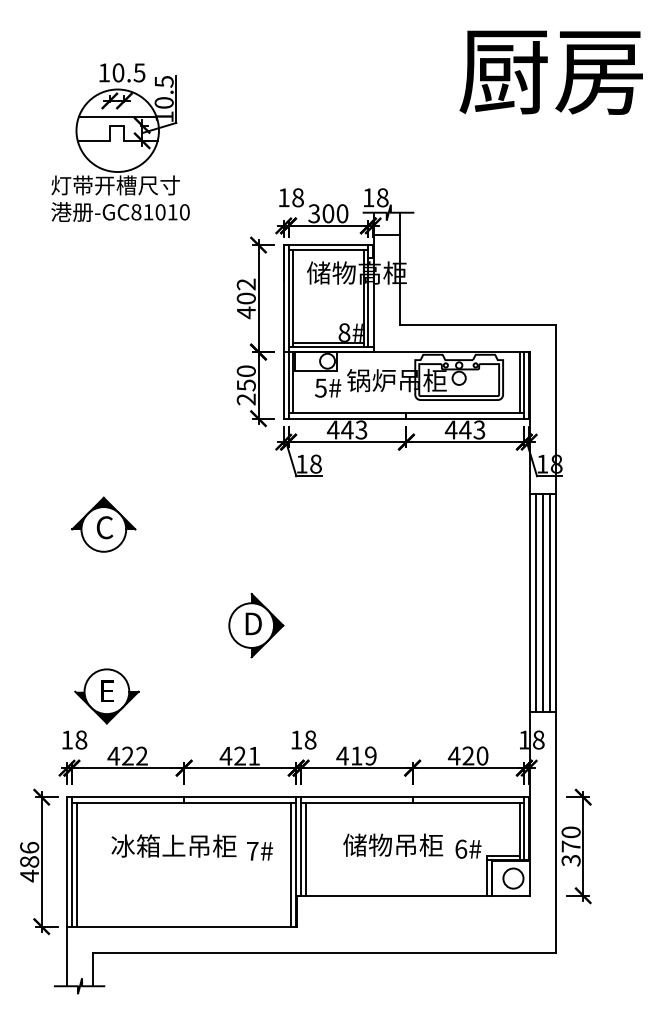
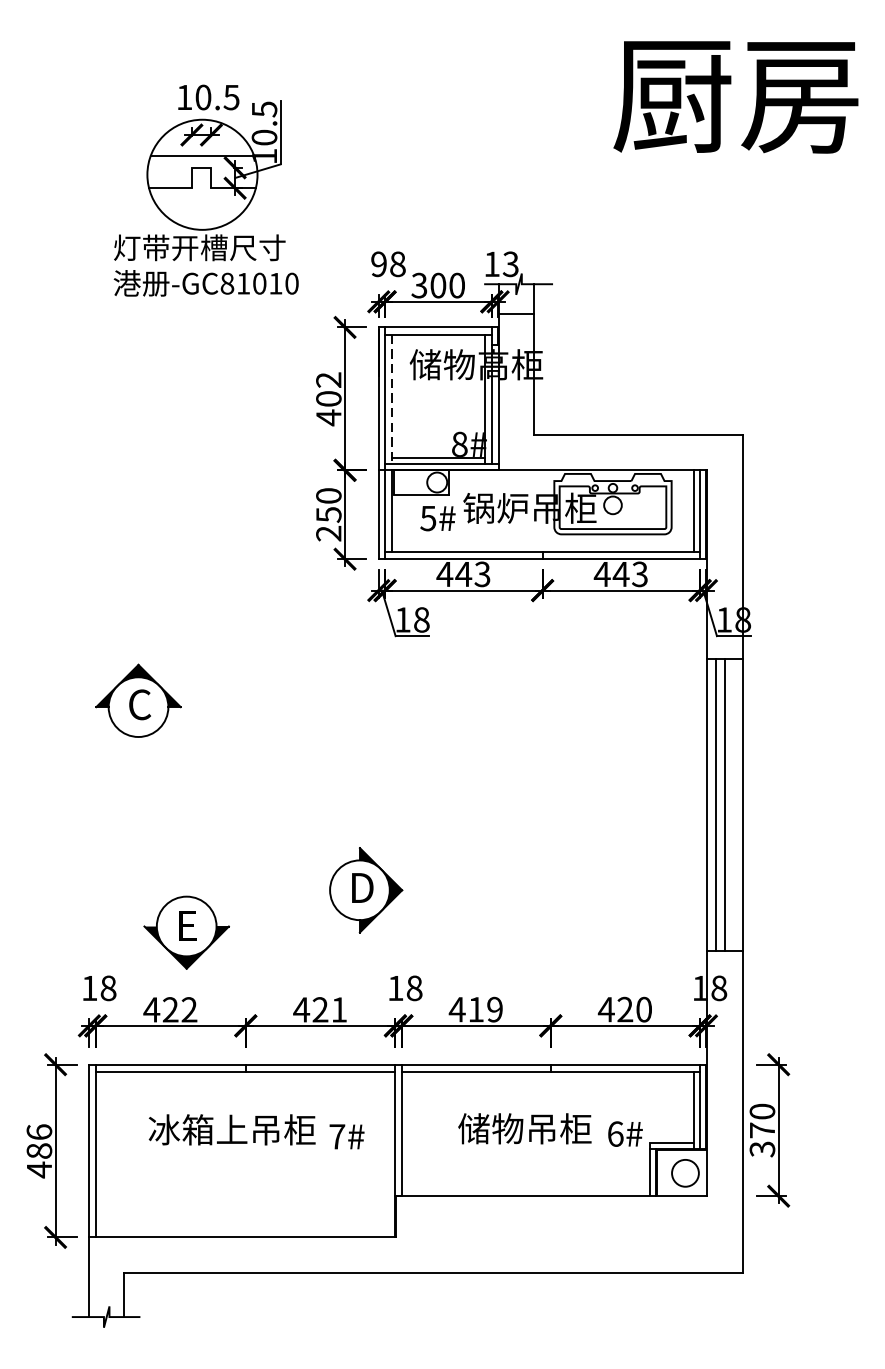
part: (120, 142) -> (206, 190), moved
text: (283, 197) -> (378, 263), 18 -> 98
text: (382, 197) -> (510, 263), 18 -> 13
line: (293, 299) -> (391, 400), solid -> dashed
line: (549, 602) -> (733, 804), removed
part: (256, 625) -> (366, 890), moved
part: (106, 696) -> (186, 932), moved
line: (305, 848) -> (407, 1133), removed
line: (76, 864) -> (102, 1154), removed
line: (291, 864) -> (389, 1154), removed

